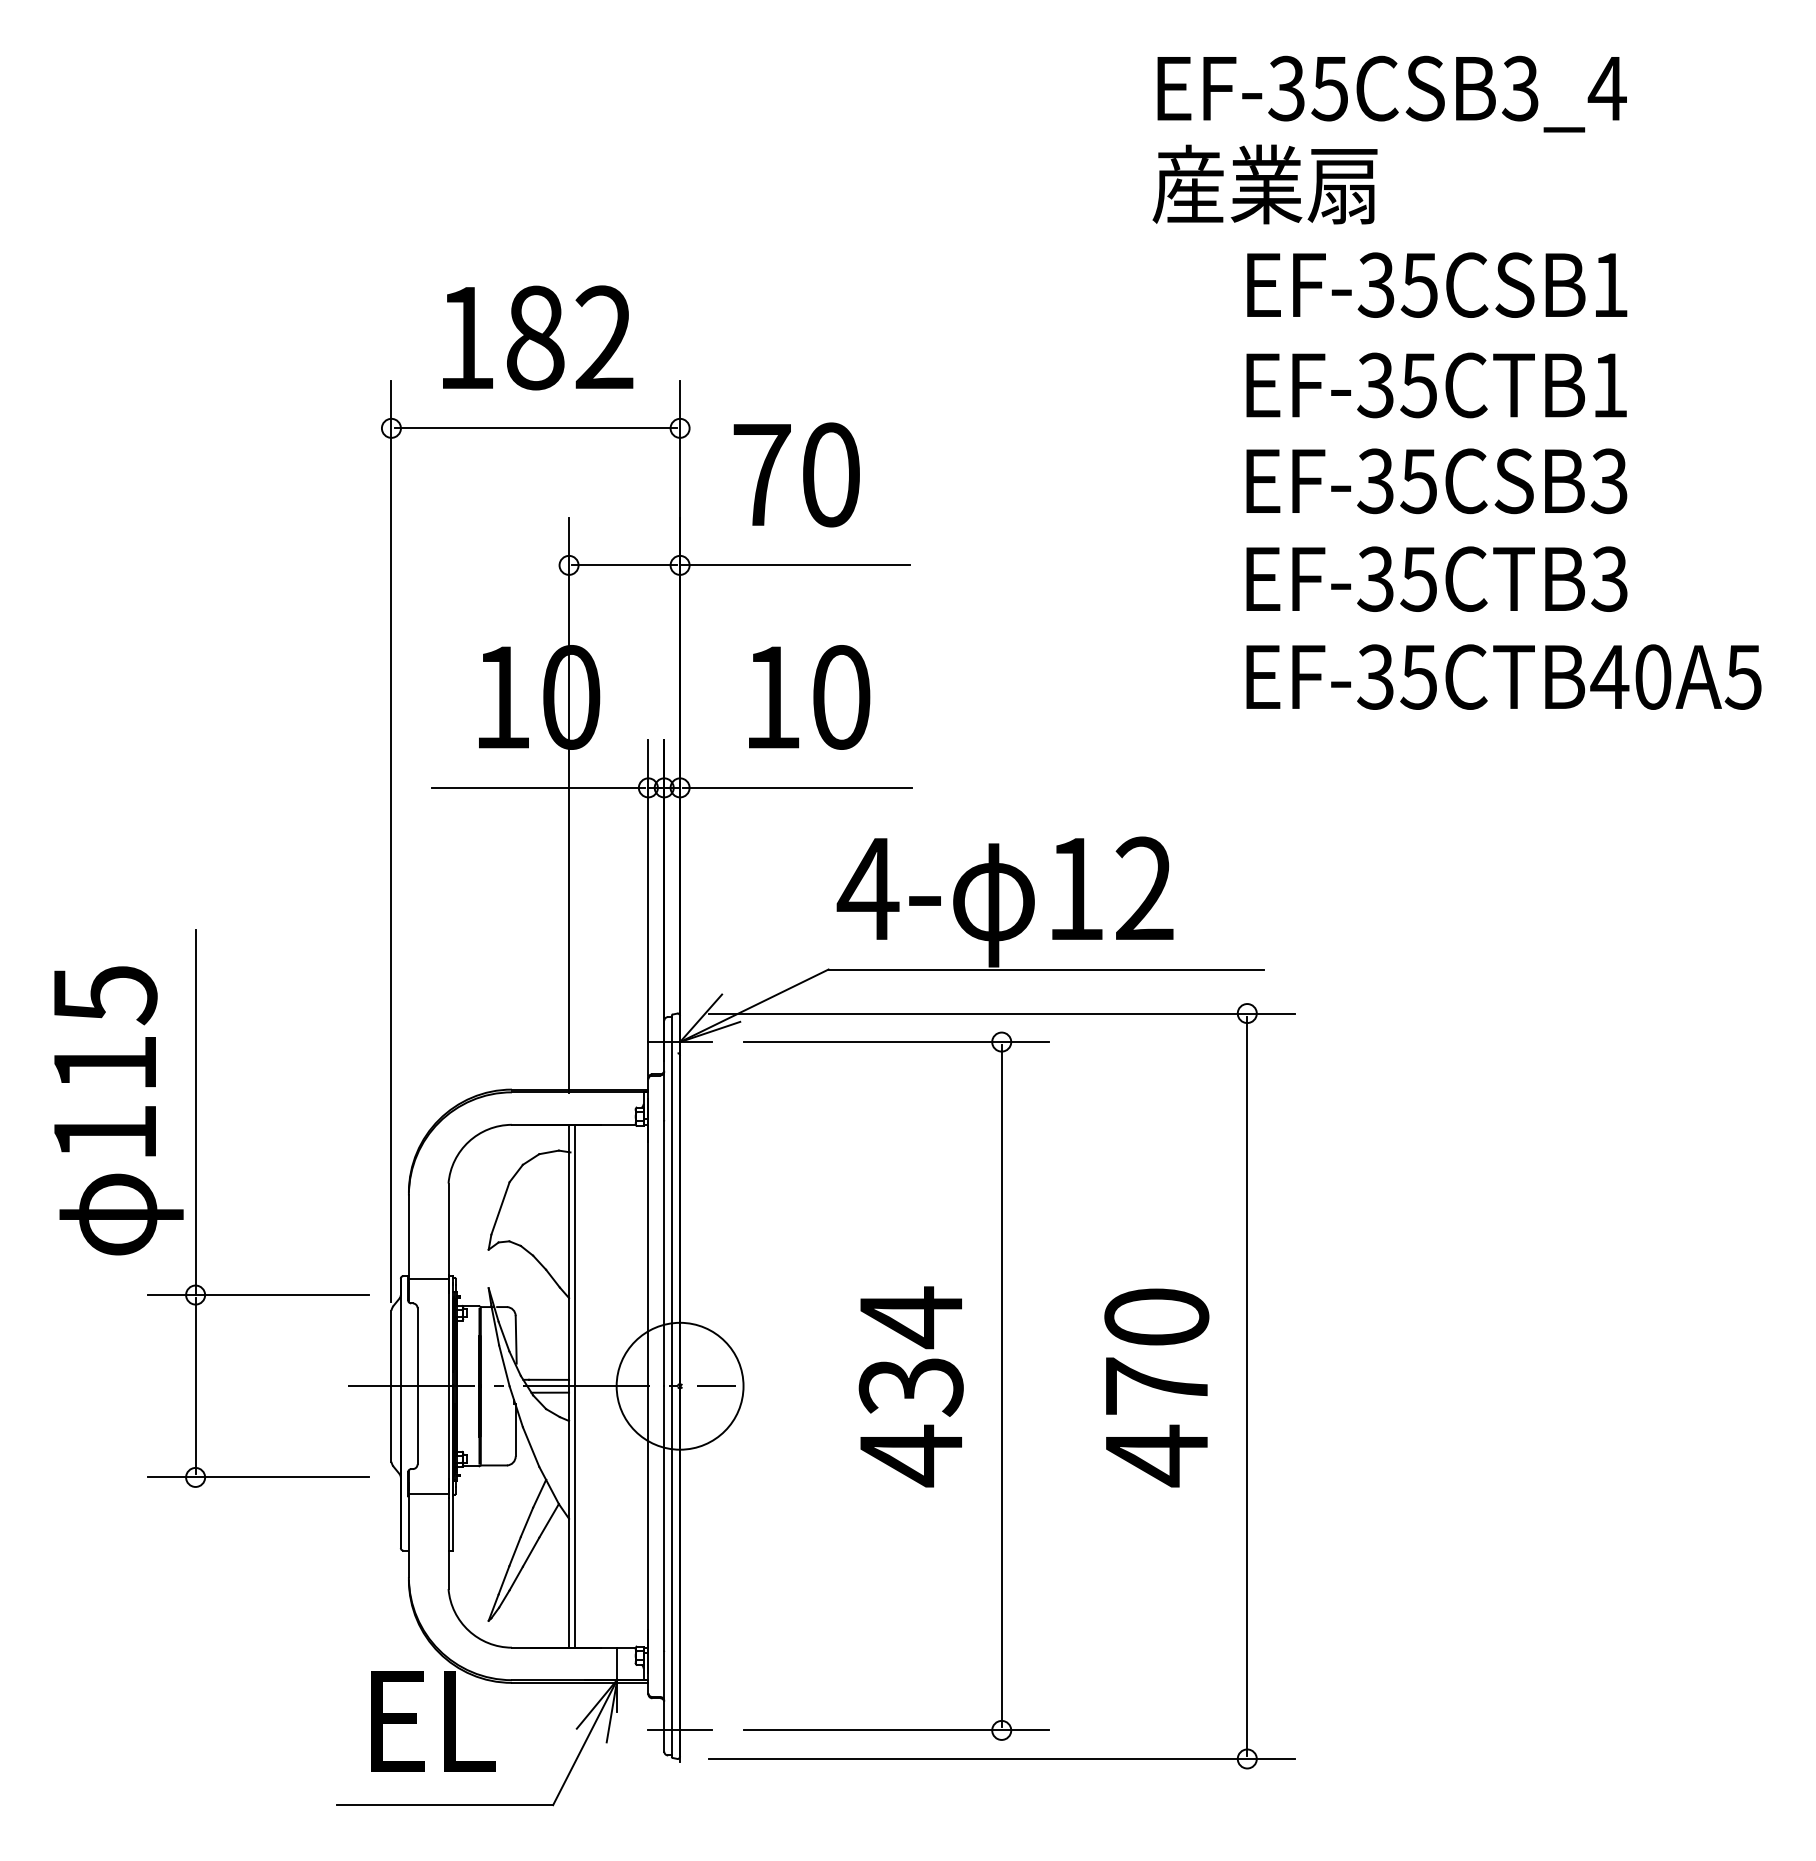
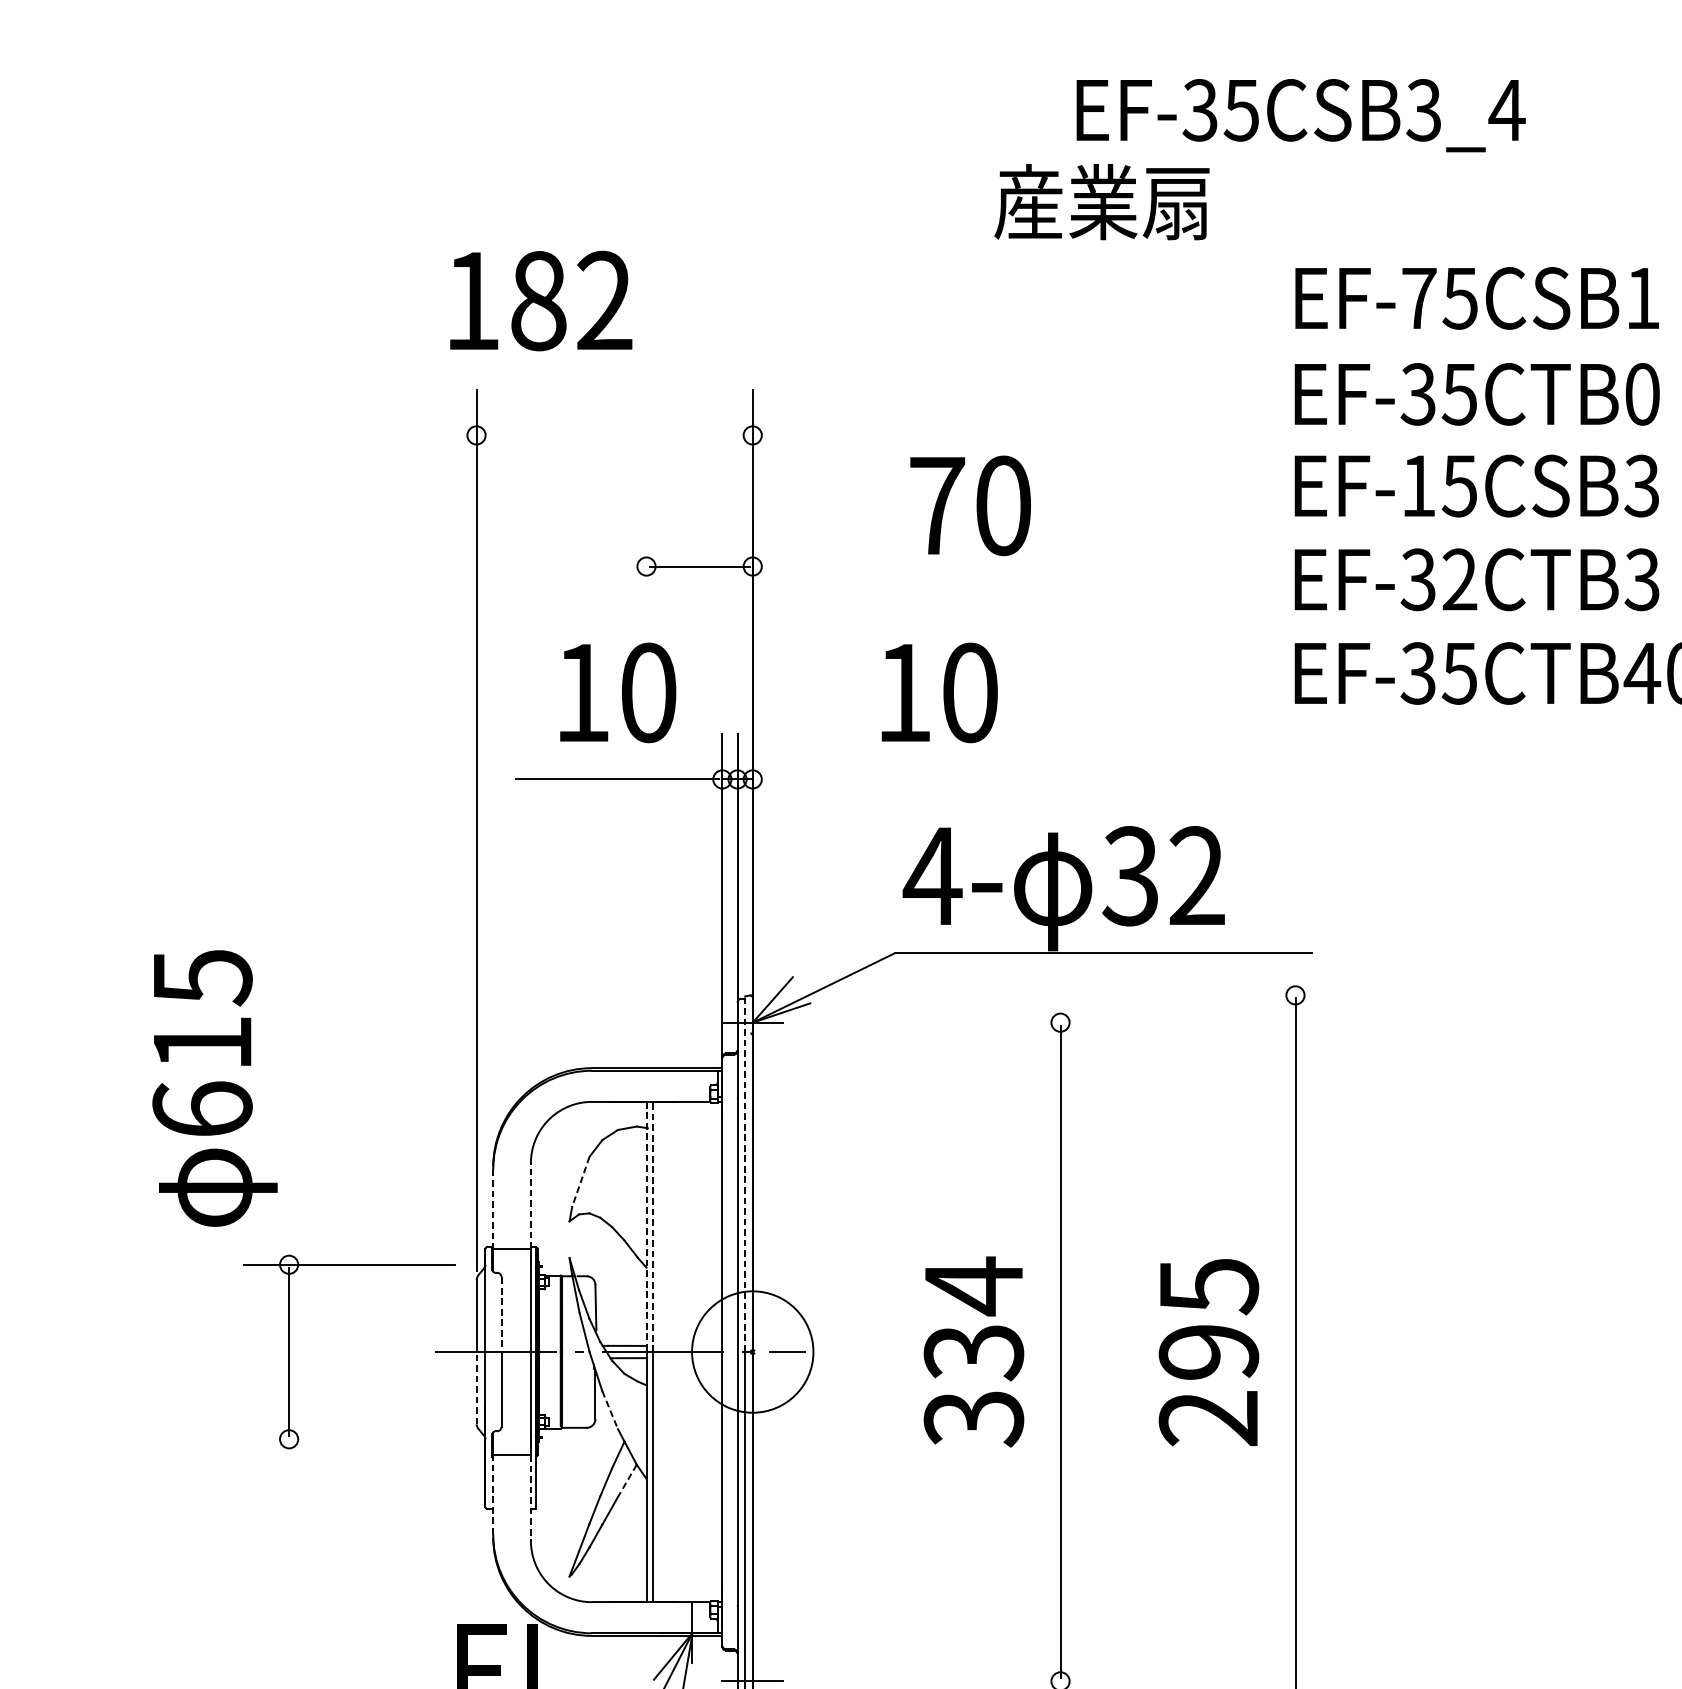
text: (1391, 93) -> (1300, 114), moved
text: (1264, 184) -> (1101, 202), moved
text: (1375, 284) -> (1418, 297), EF-35CSB1 -> EF-75CSB1
text: (538, 337) -> (541, 300), moved
text: (1609, 385) -> (1642, 394), EF-35CTB1 -> EF-35CTB0
line: (535, 428) -> (614, 435), removed
text: (796, 474) -> (970, 505), moved
text: (1375, 481) -> (1418, 486), EF-35CSB3 -> EF-15CSB3
line: (795, 565) -> (863, 566), removed
text: (1418, 578) -> (1459, 579), EF-35CTB3 -> EF-32CTB3
text: (809, 697) -> (939, 692), moved
line: (797, 787) -> (865, 779), removed
line: (569, 805) -> (646, 796), removed
text: (1074, 888) -> (1130, 875), 12 -> 32
line: (1001, 1013) -> (1060, 995), removed
line: (896, 1042) -> (959, 1023), removed
line: (195, 1112) -> (289, 1090), removed
text: (104, 1131) -> (201, 1108), 115 -> 615
line: (671, 1201) -> (744, 1175), solid -> dashed
line: (500, 1208) -> (580, 1181), solid -> dashed
line: (448, 1229) -> (531, 1202), solid -> dashed
line: (408, 1236) -> (492, 1208), solid -> dashed
line: (569, 1255) -> (646, 1226), solid -> dashed
line: (575, 1255) -> (652, 1226), solid -> dashed
line: (417, 1347) -> (501, 1314), solid -> dashed
text: (1156, 1387) -> (1208, 1353), 470 -> 295
line: (391, 1424) -> (476, 1388), solid -> dashed
line: (531, 1447) -> (610, 1410), solid -> dashed
text: (910, 1455) -> (973, 1418), 434 -> 334
line: (258, 1477) -> (349, 1439), removed
line: (548, 1521) -> (626, 1481), solid -> dashed
line: (408, 1536) -> (492, 1495), solid -> dashed
line: (448, 1543) -> (531, 1502), solid -> dashed
line: (896, 1730) -> (959, 1681), removed

